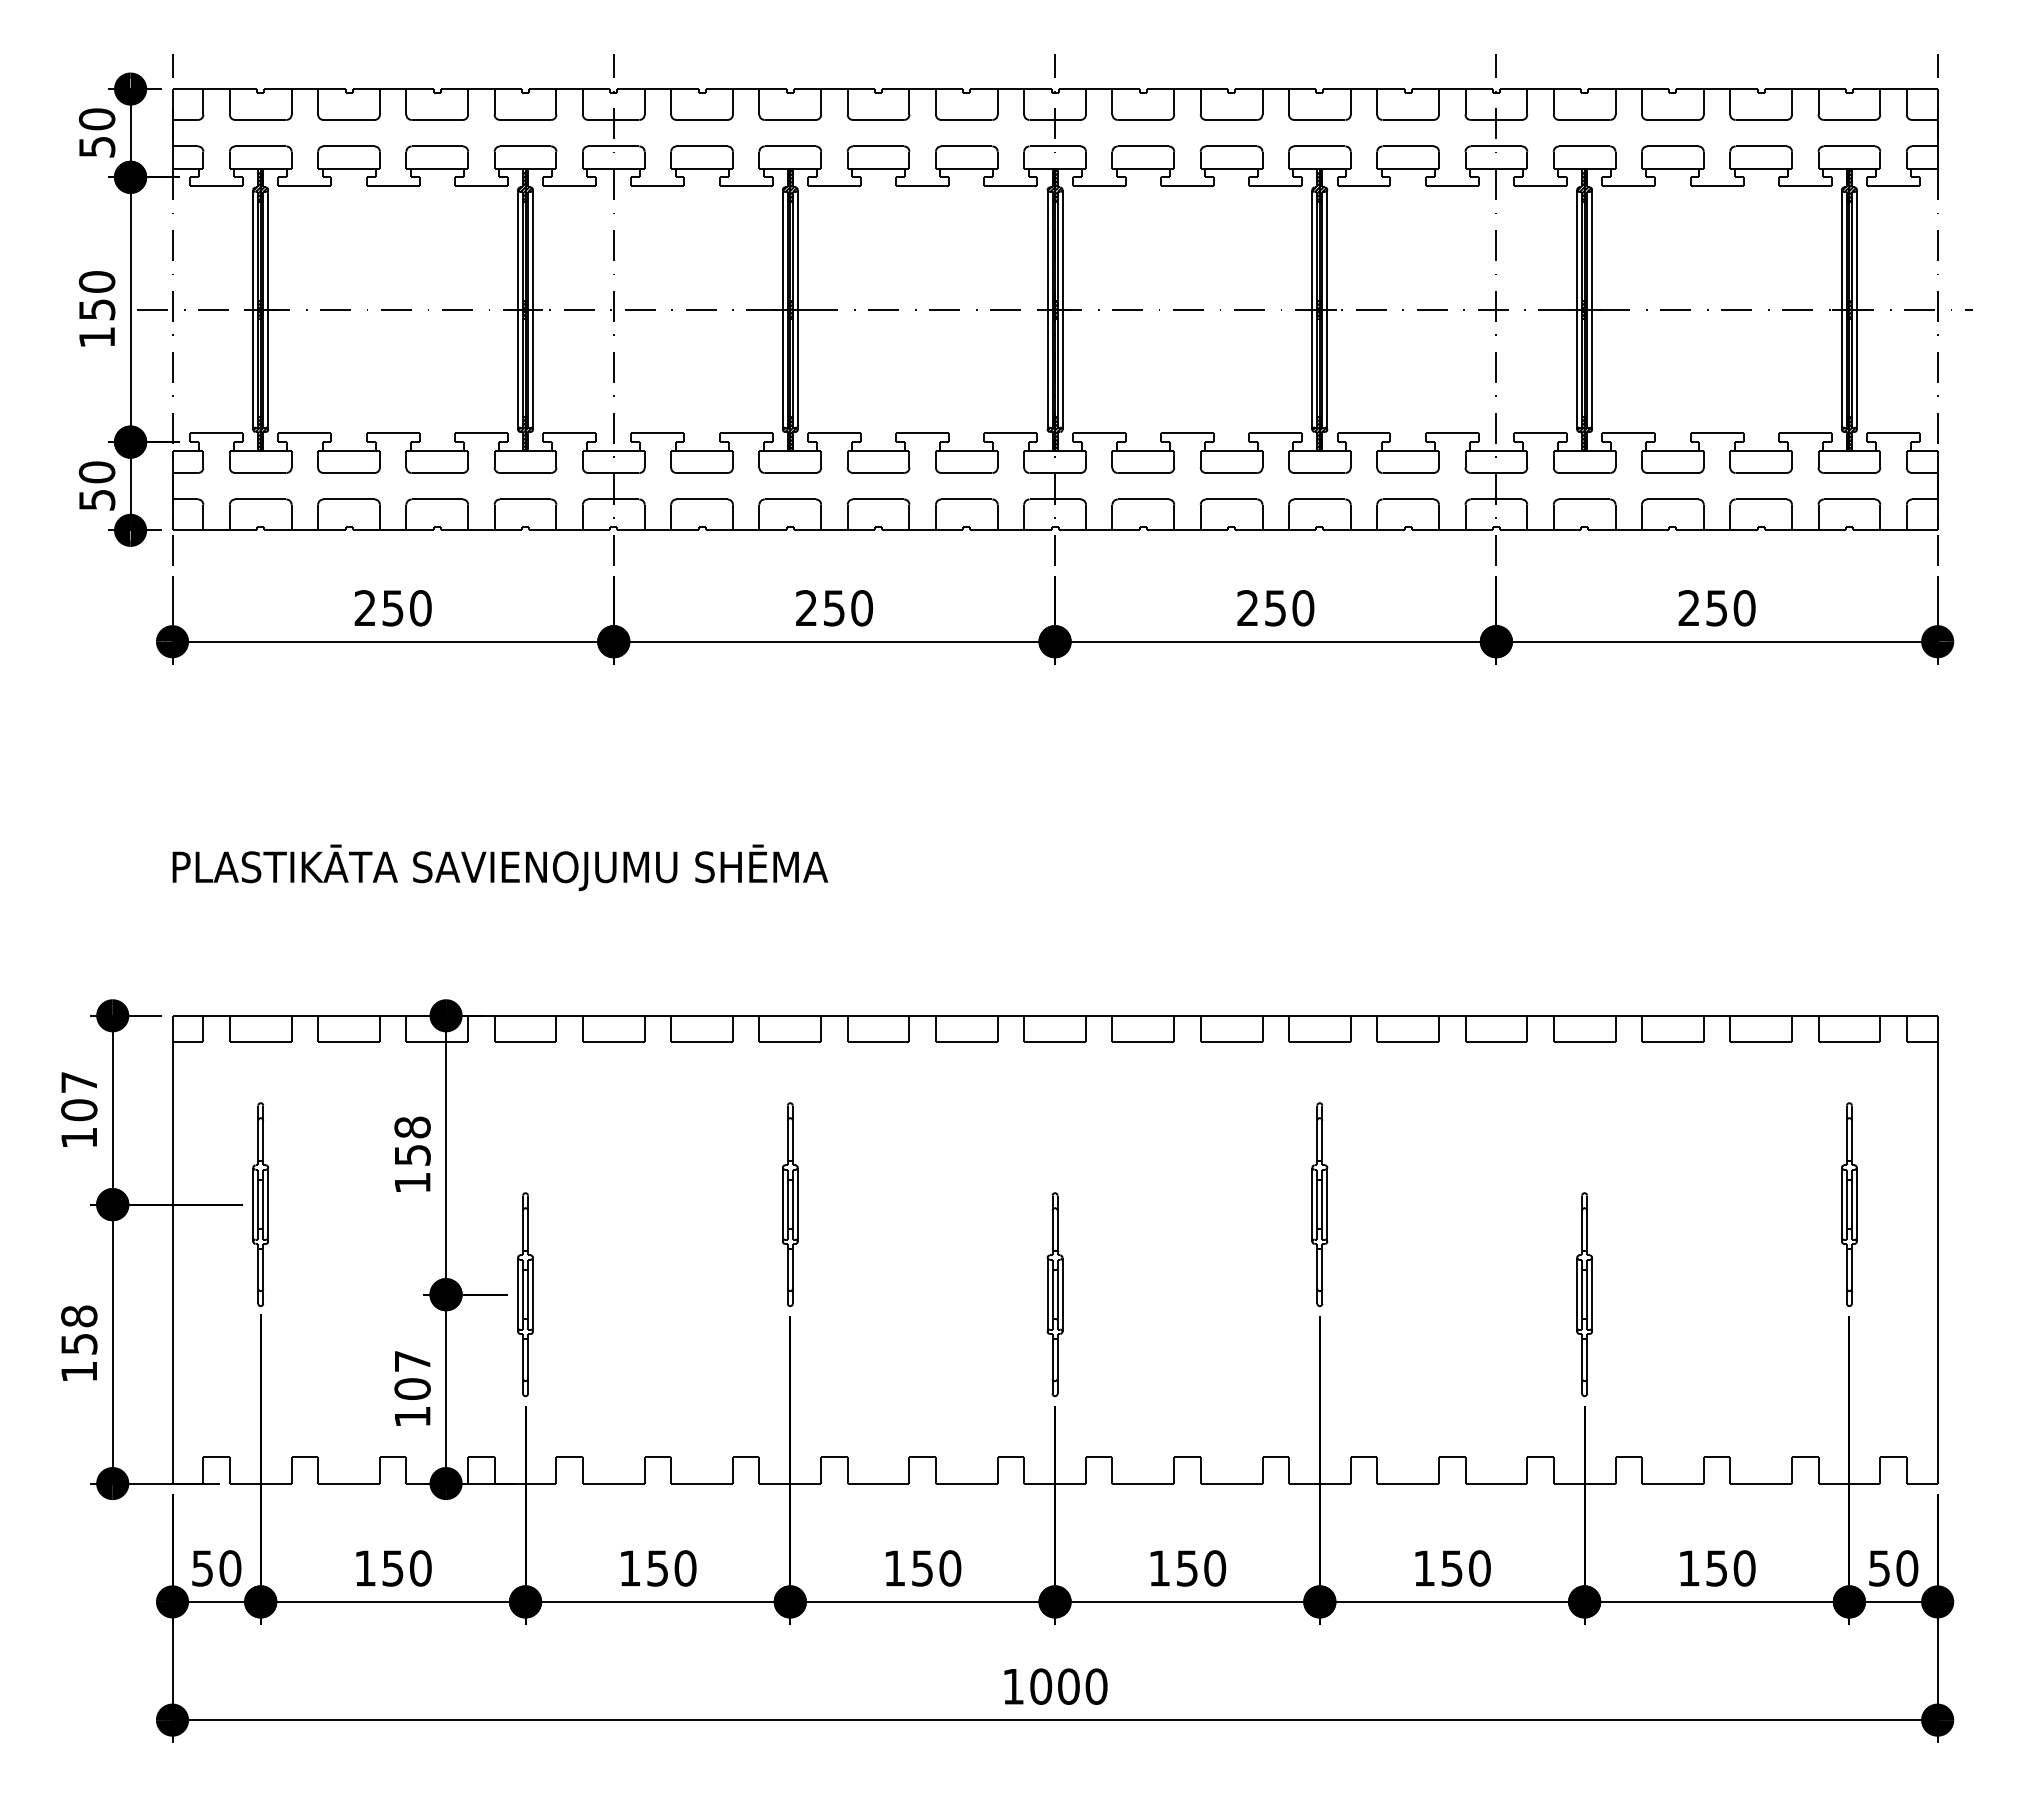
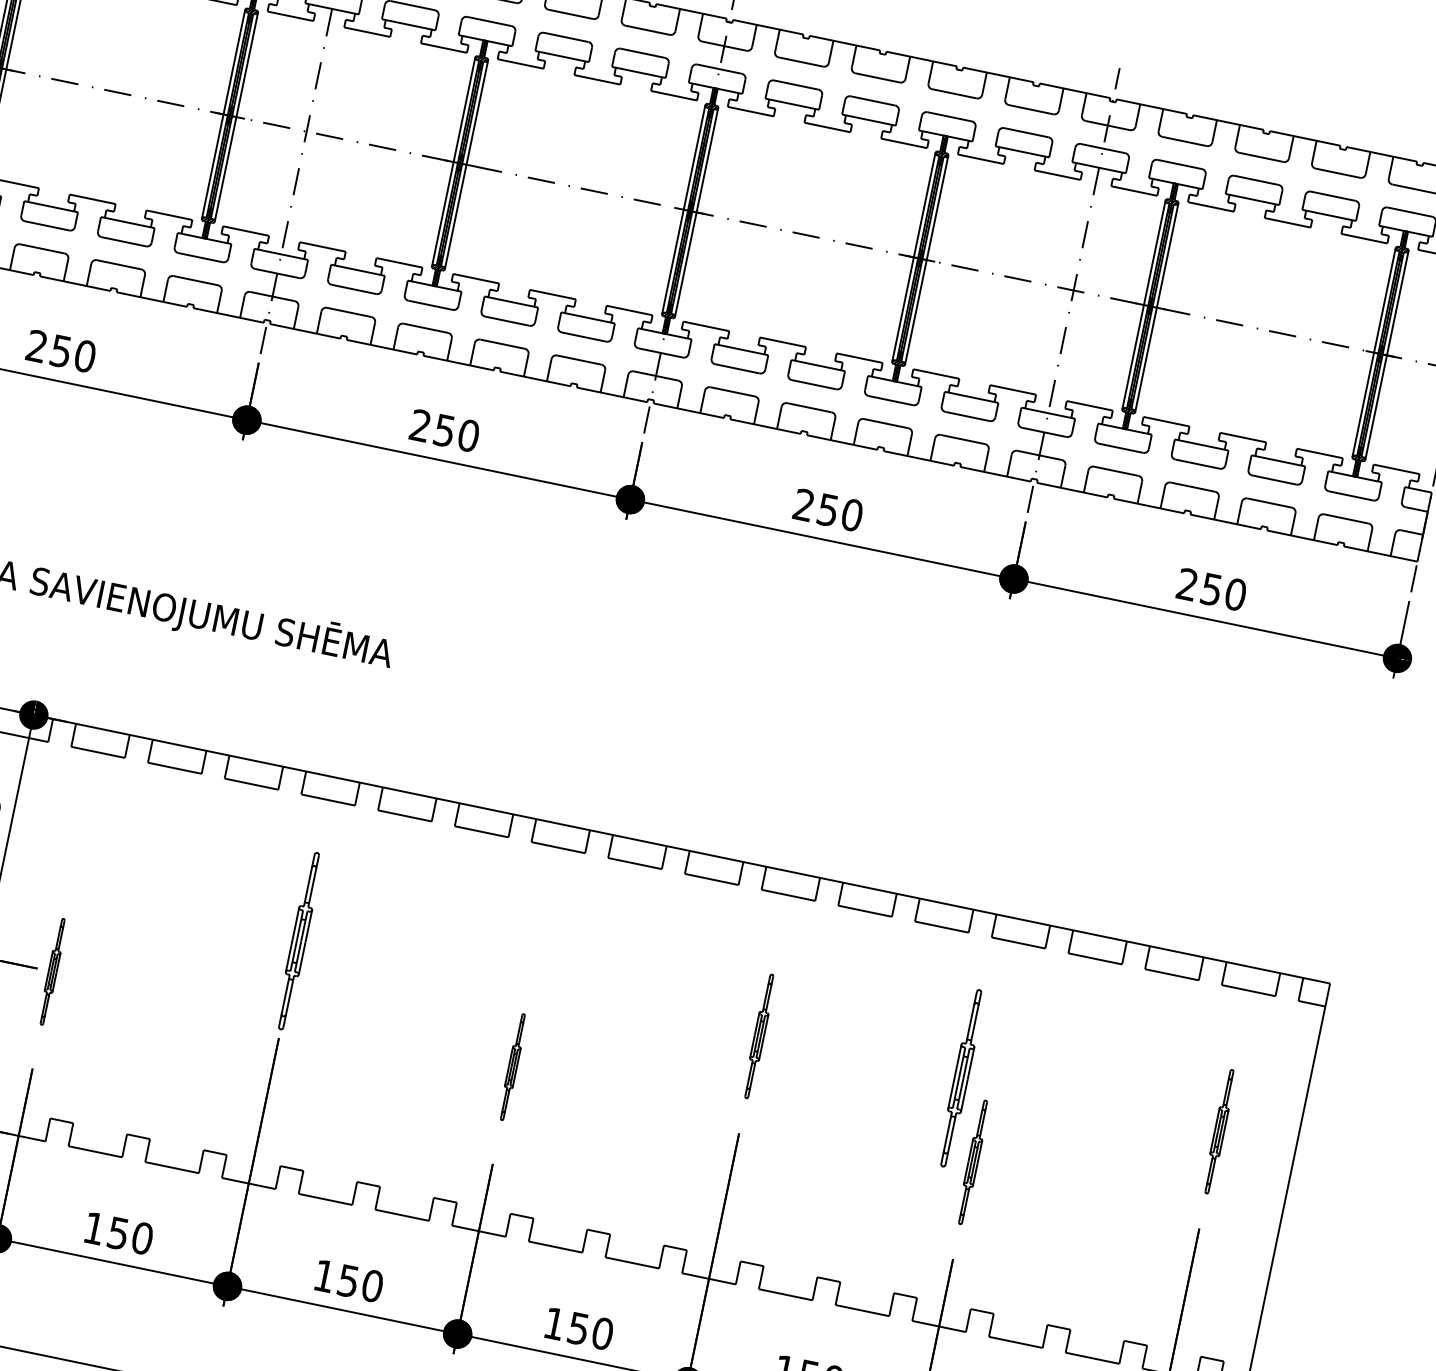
part: (1319, 1204) -> (758, 1036), size x0.7
part: (1552, 1204) -> (961, 1078), added
part: (1849, 1204) -> (1219, 1131), size x0.7
part: (525, 1294) -> (52, 971), size x0.6
part: (1054, 1294) -> (512, 1066), size x0.6
part: (1584, 1294) -> (973, 1162), size x0.7

